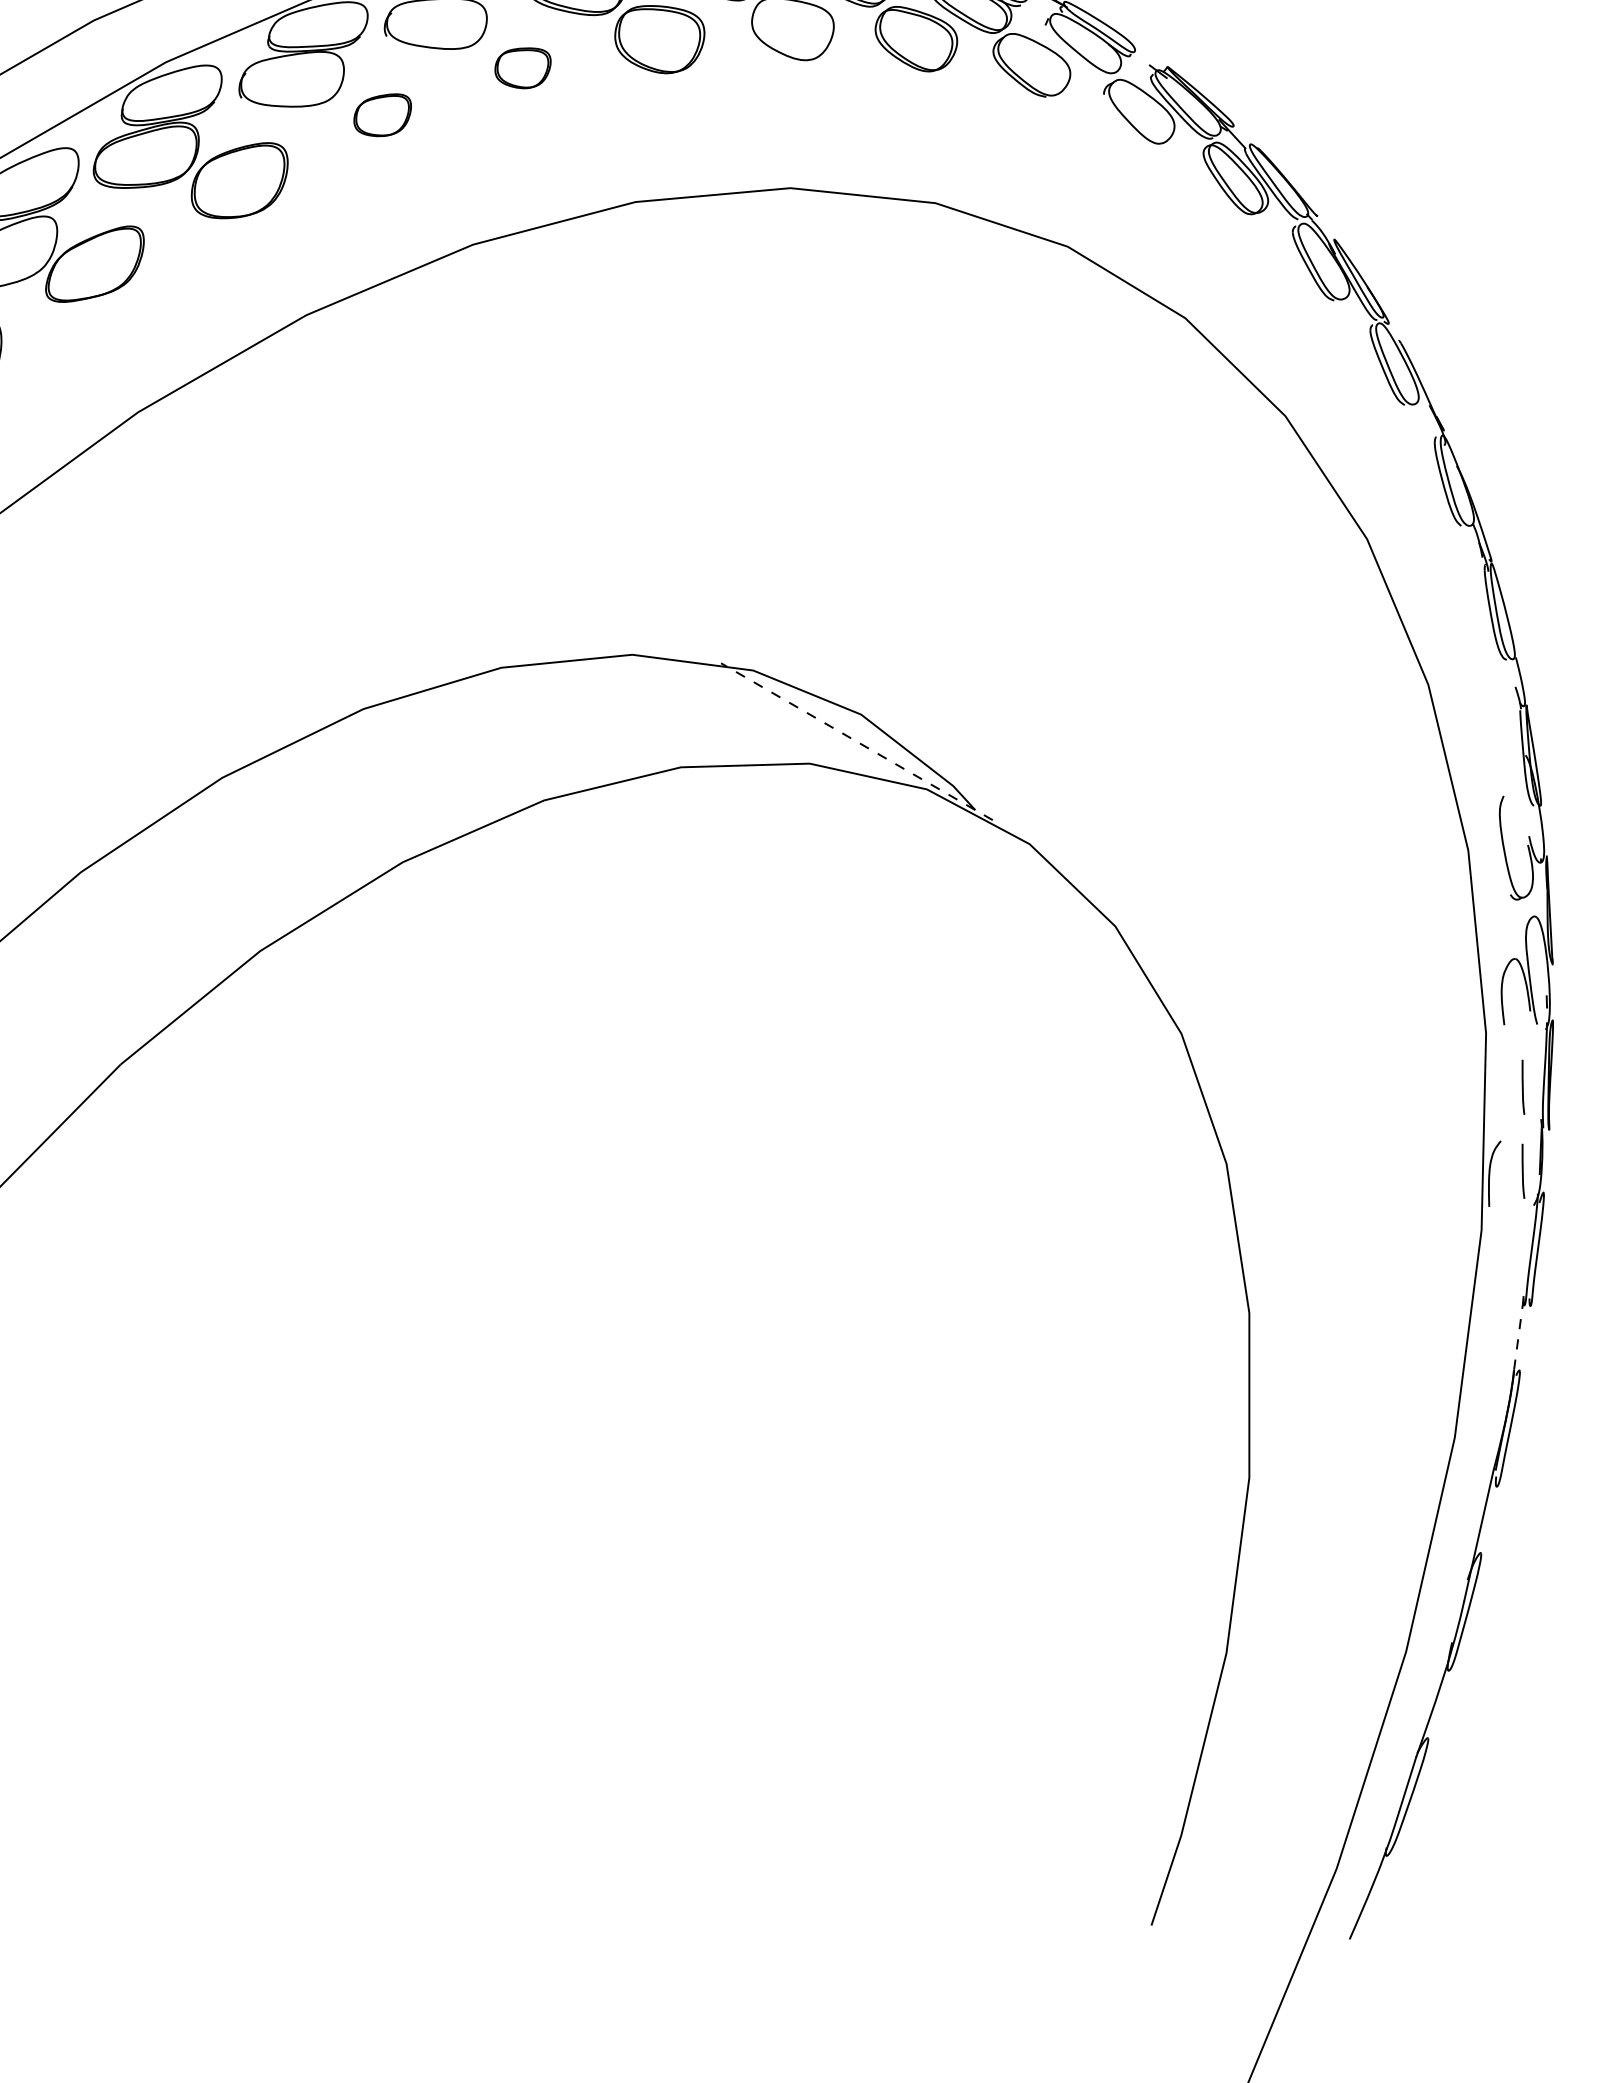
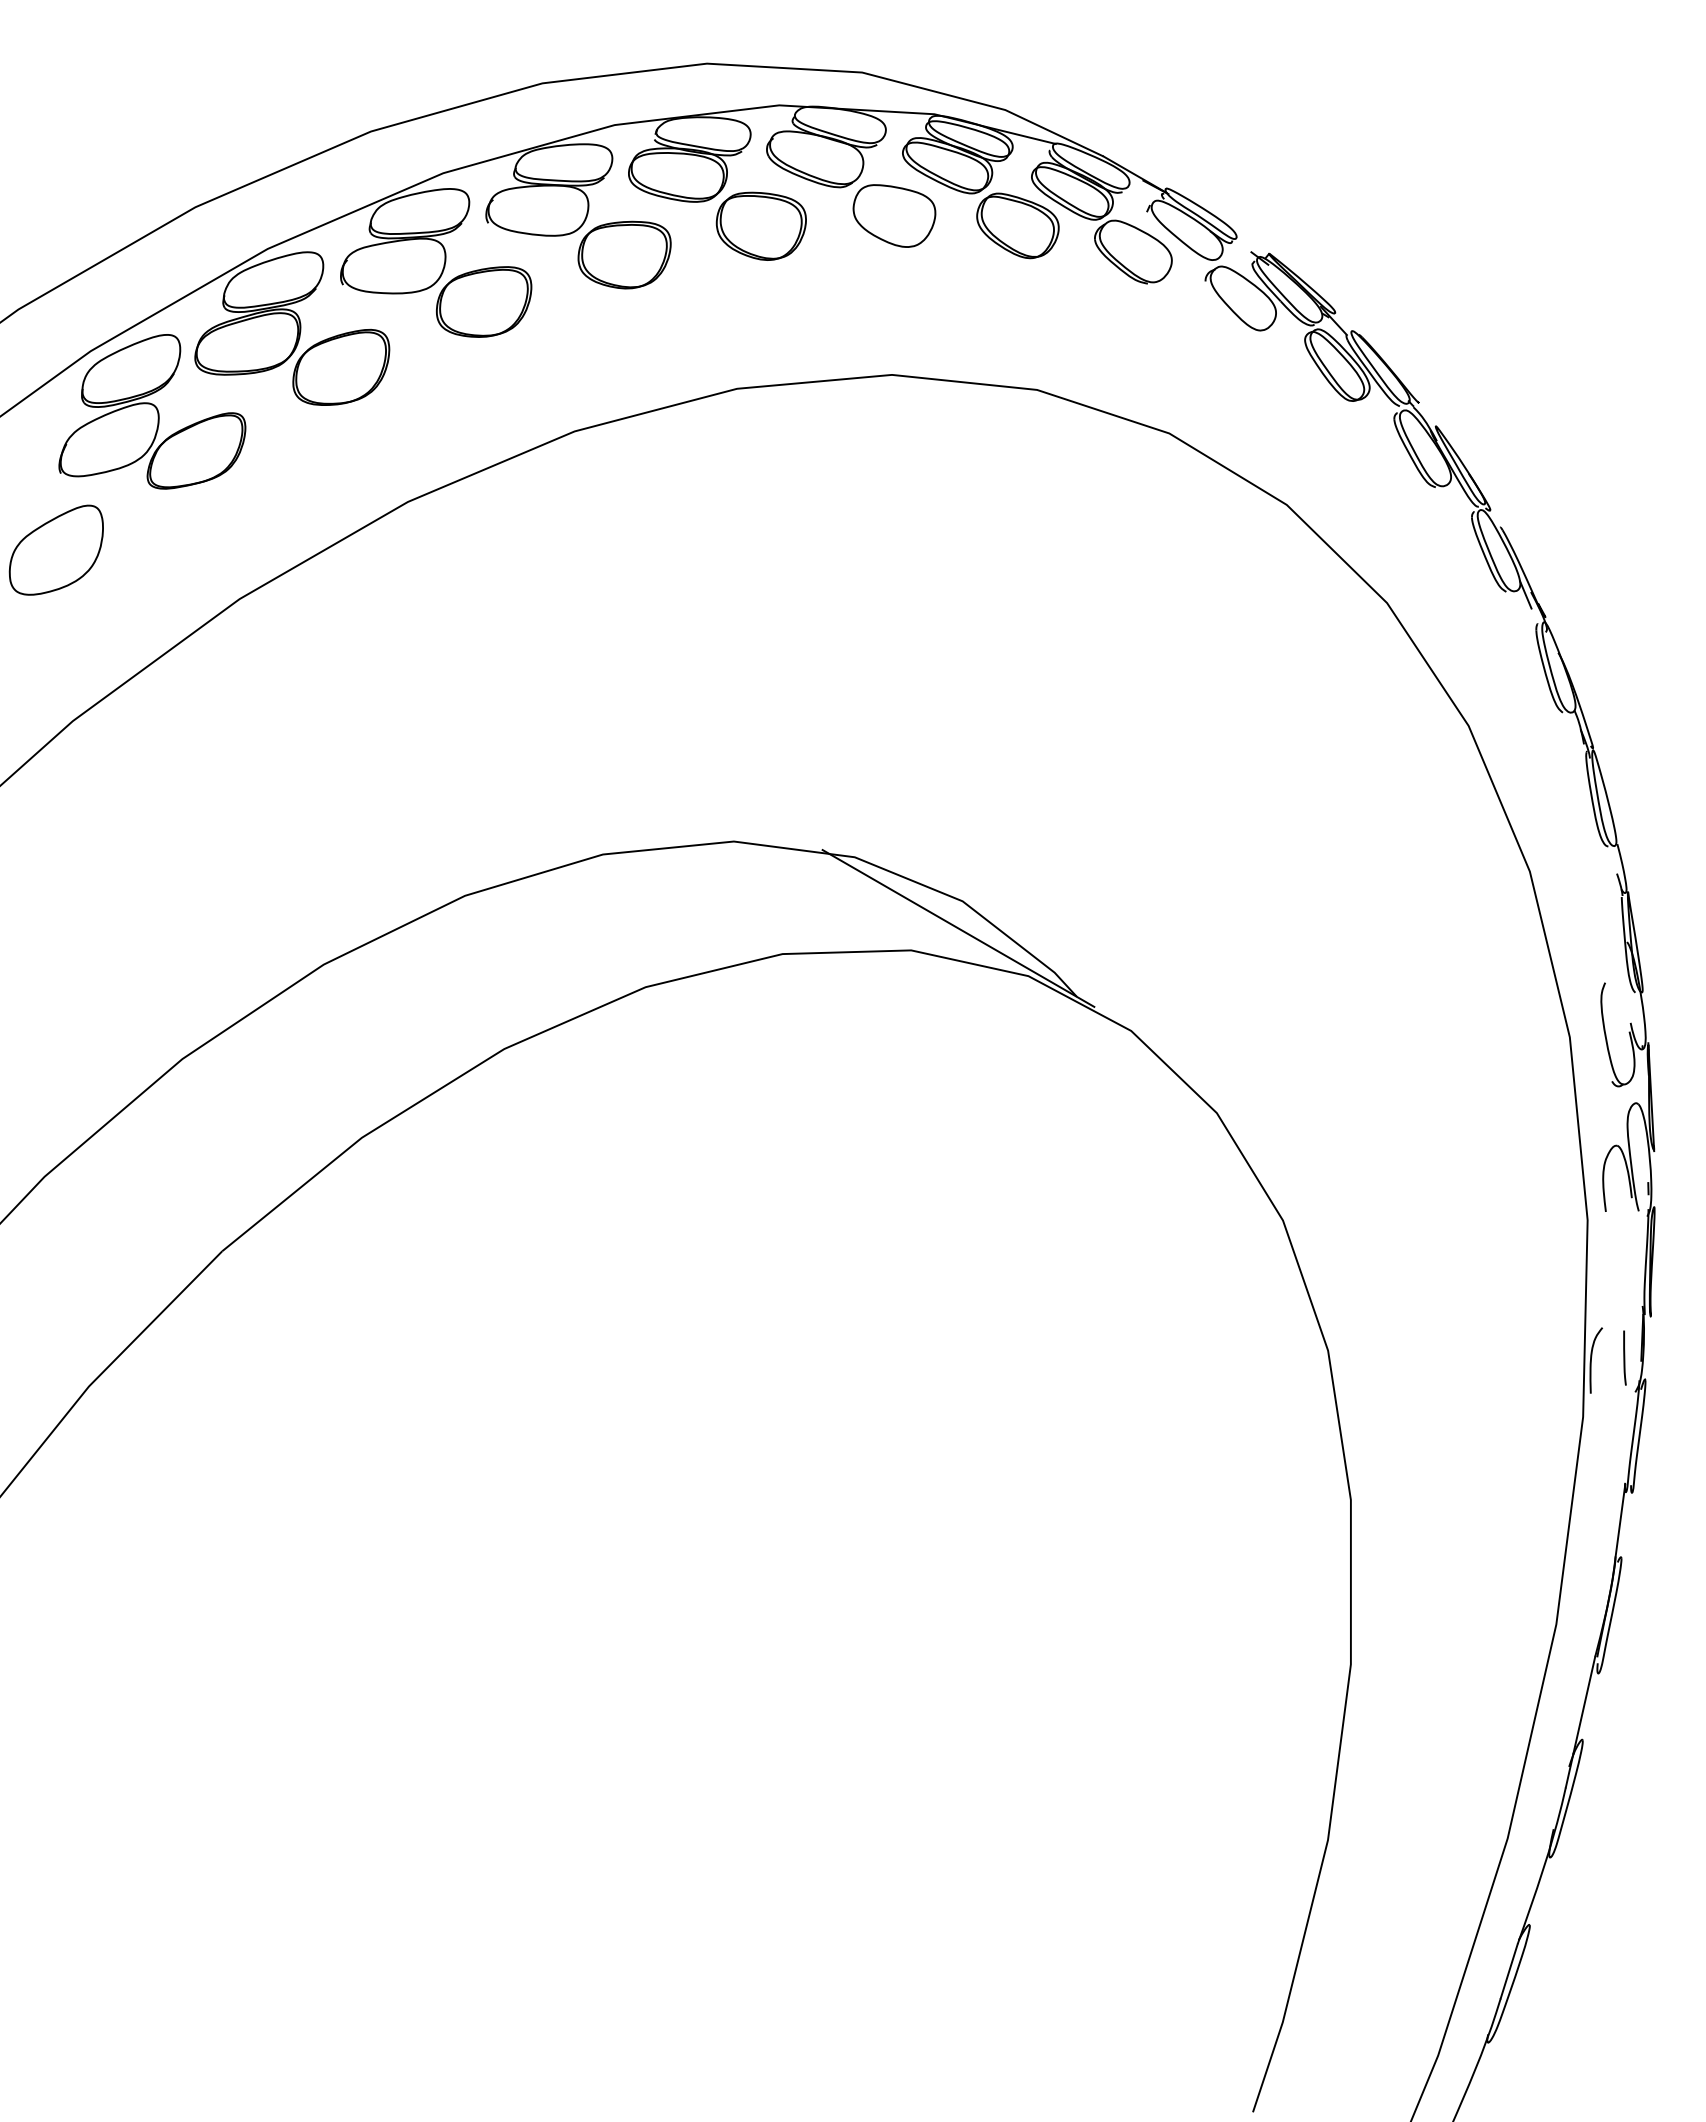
part: (522, 67) -> (624, 254), size x1.67
part: (382, 114) -> (484, 301), size x1.67
line: (1423, 407) -> (1525, 594), added
line: (856, 741) -> (958, 928), dashed -> solid
line: (1522, 1086) -> (1624, 1273), removed
line: (1518, 1333) -> (1620, 1520), dashed -> solid

